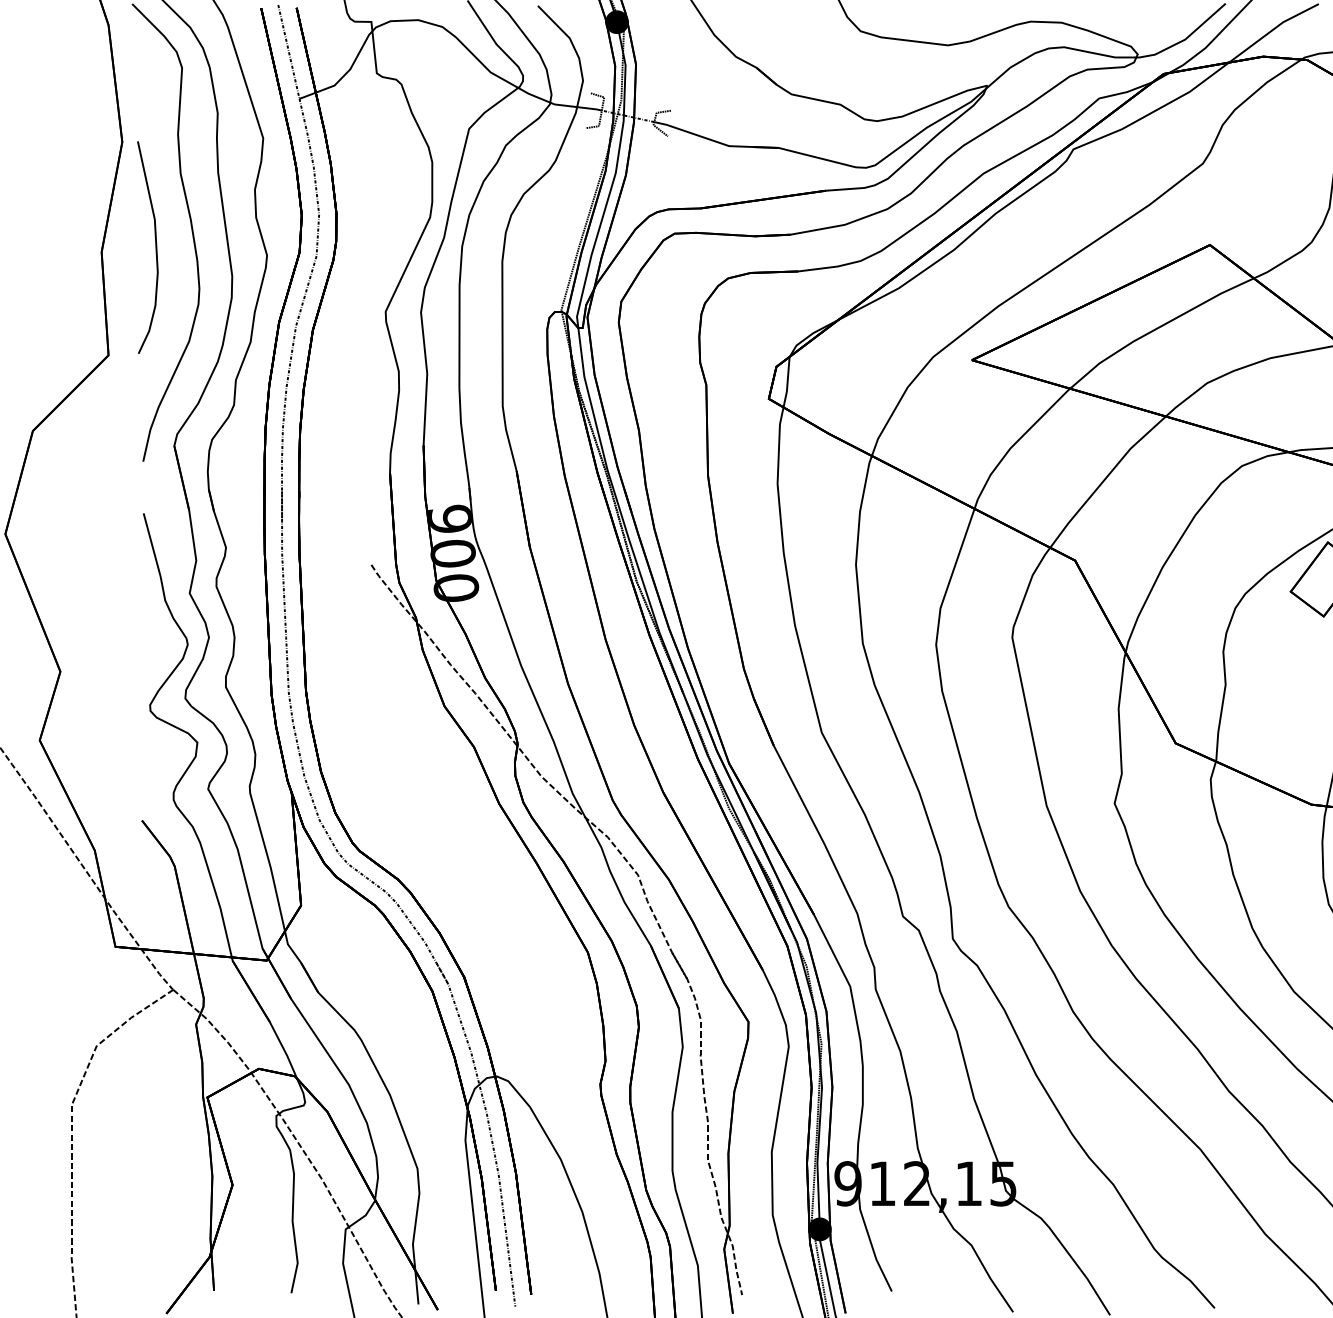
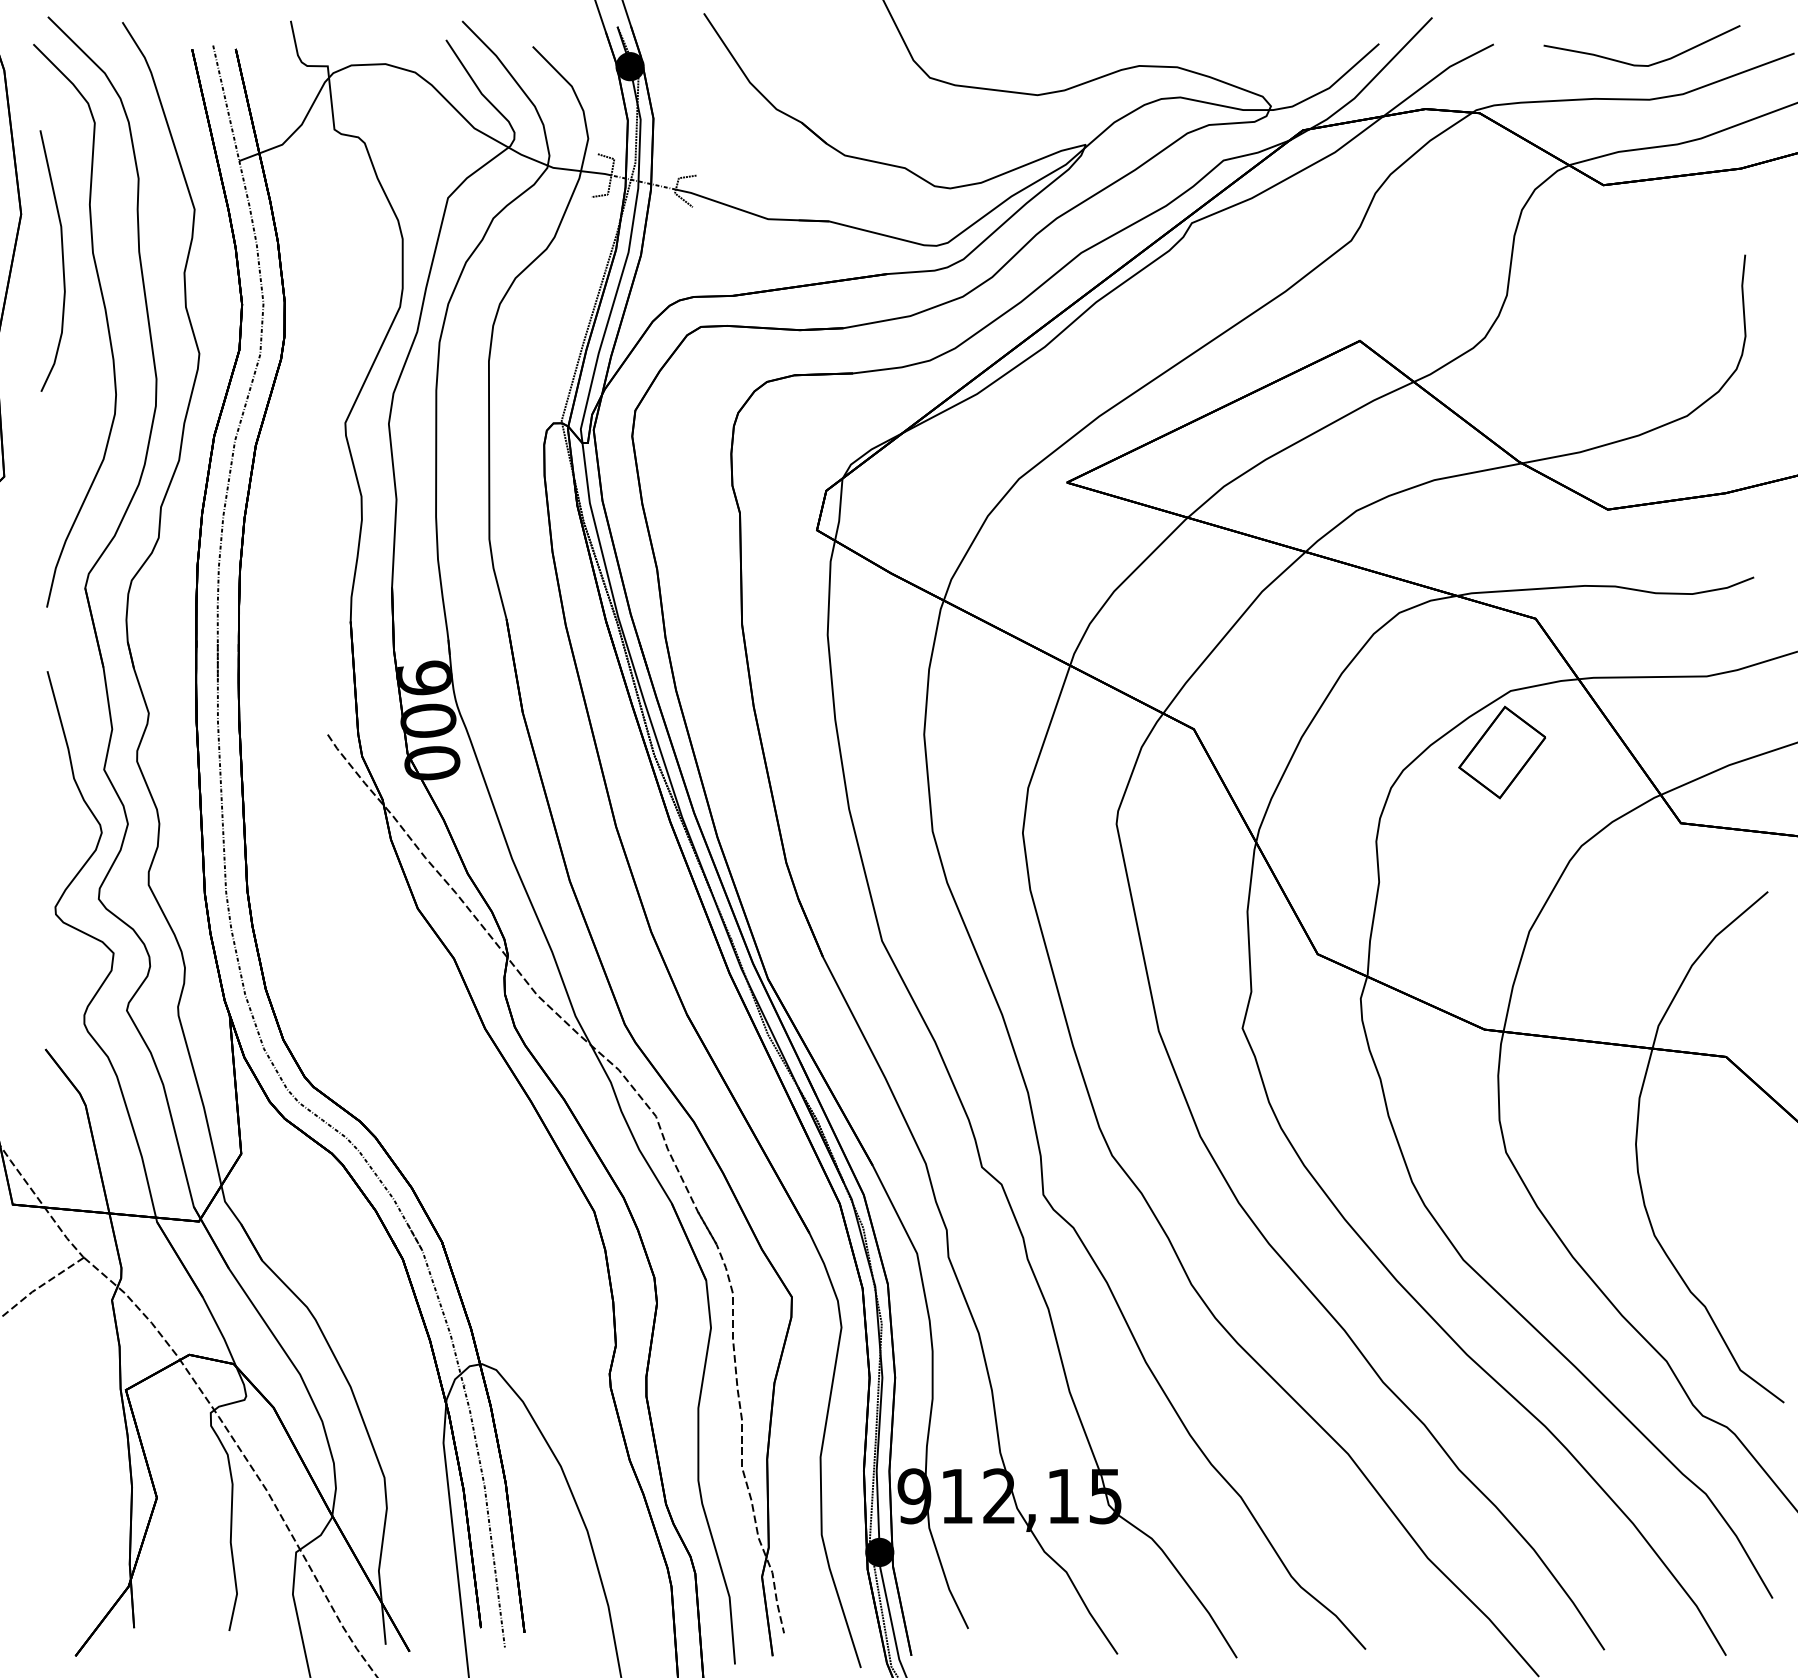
curve: (155, 247) -> (62, 260), moved

